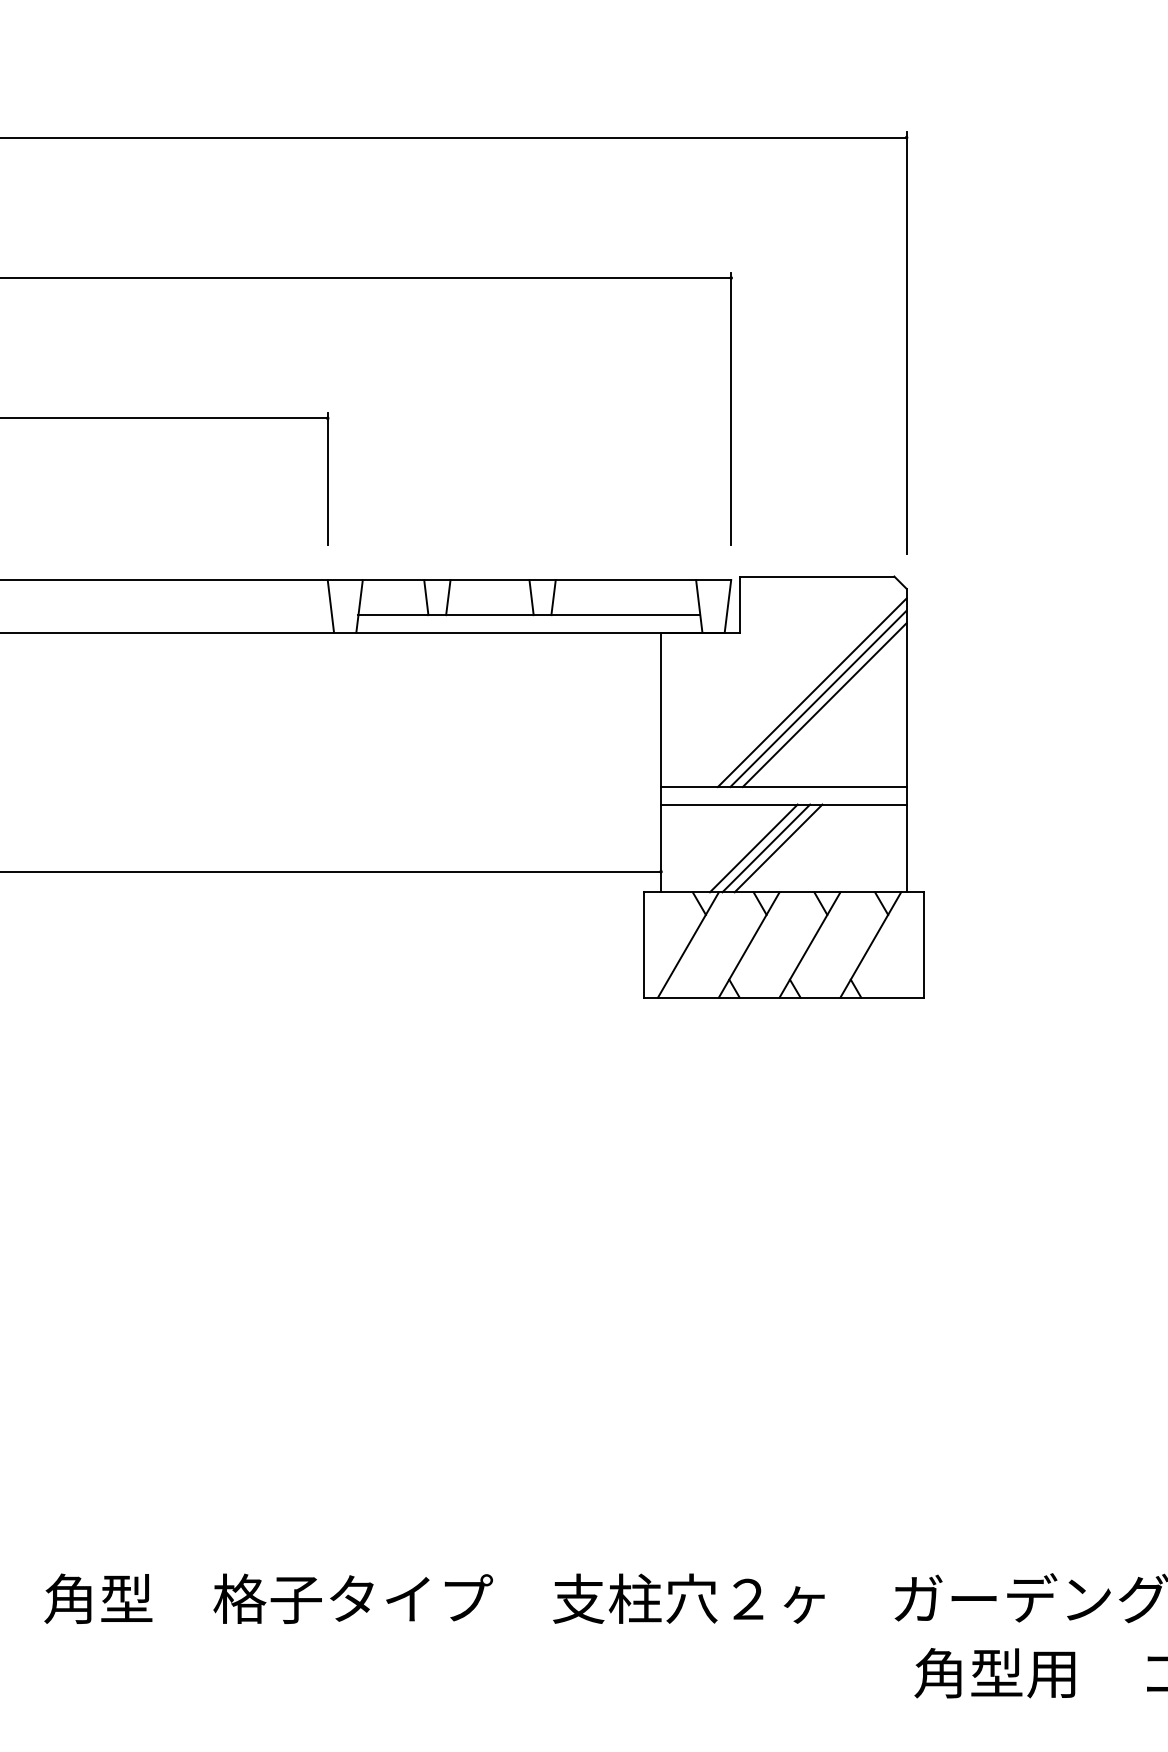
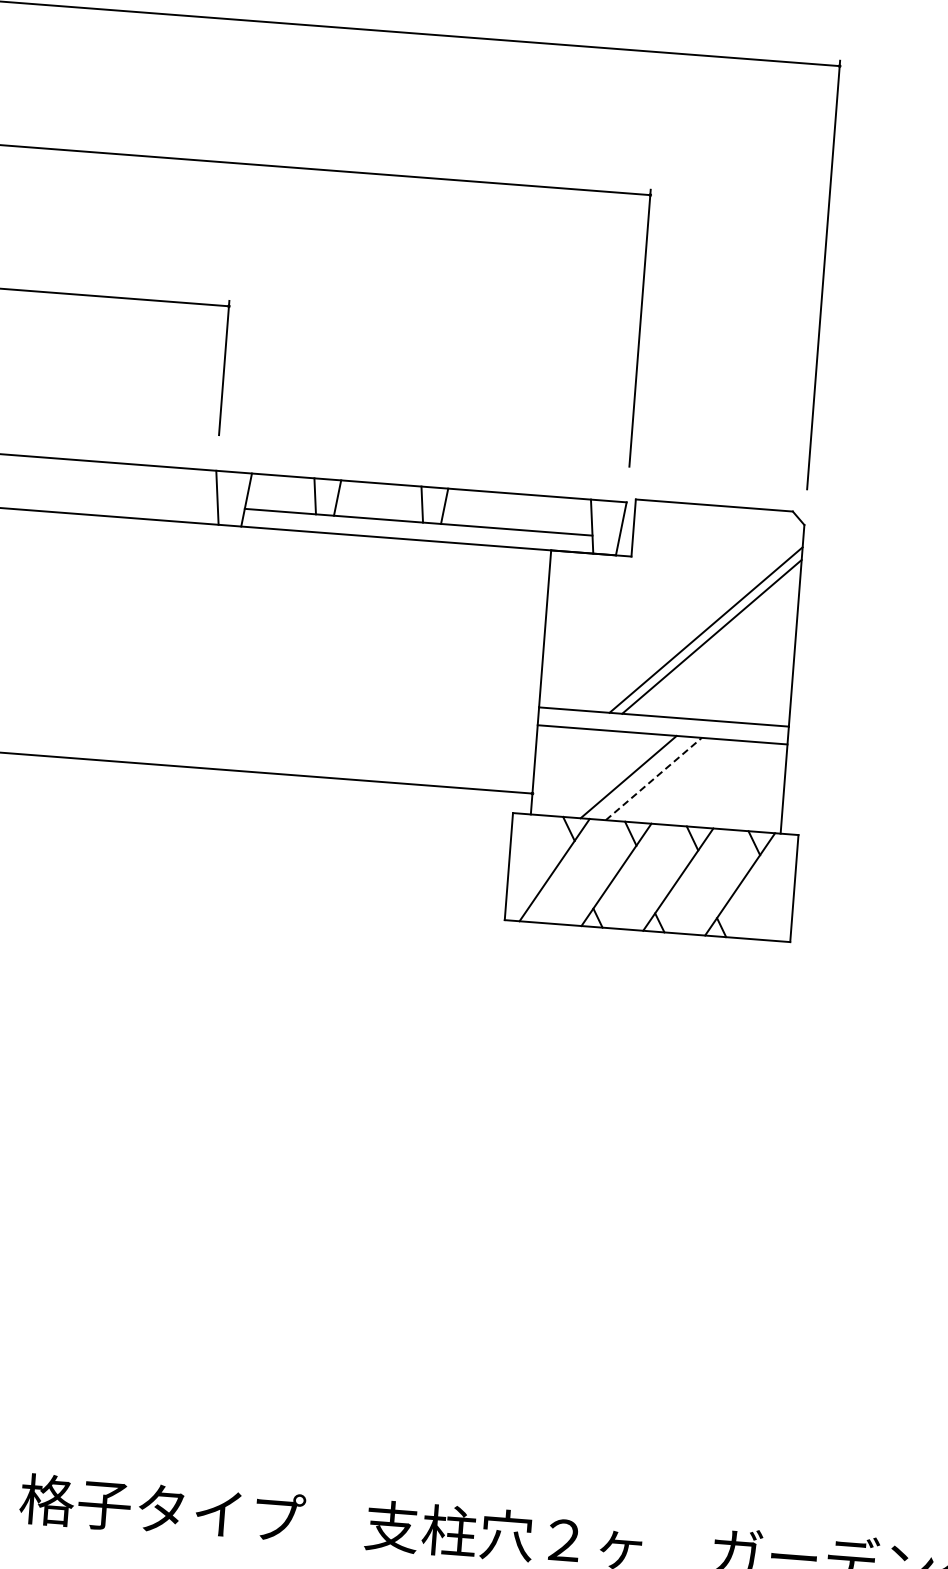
line: (811, 692) -> (699, 623), removed
line: (766, 848) -> (641, 778), removed
line: (778, 848) -> (653, 779), solid -> dashed

